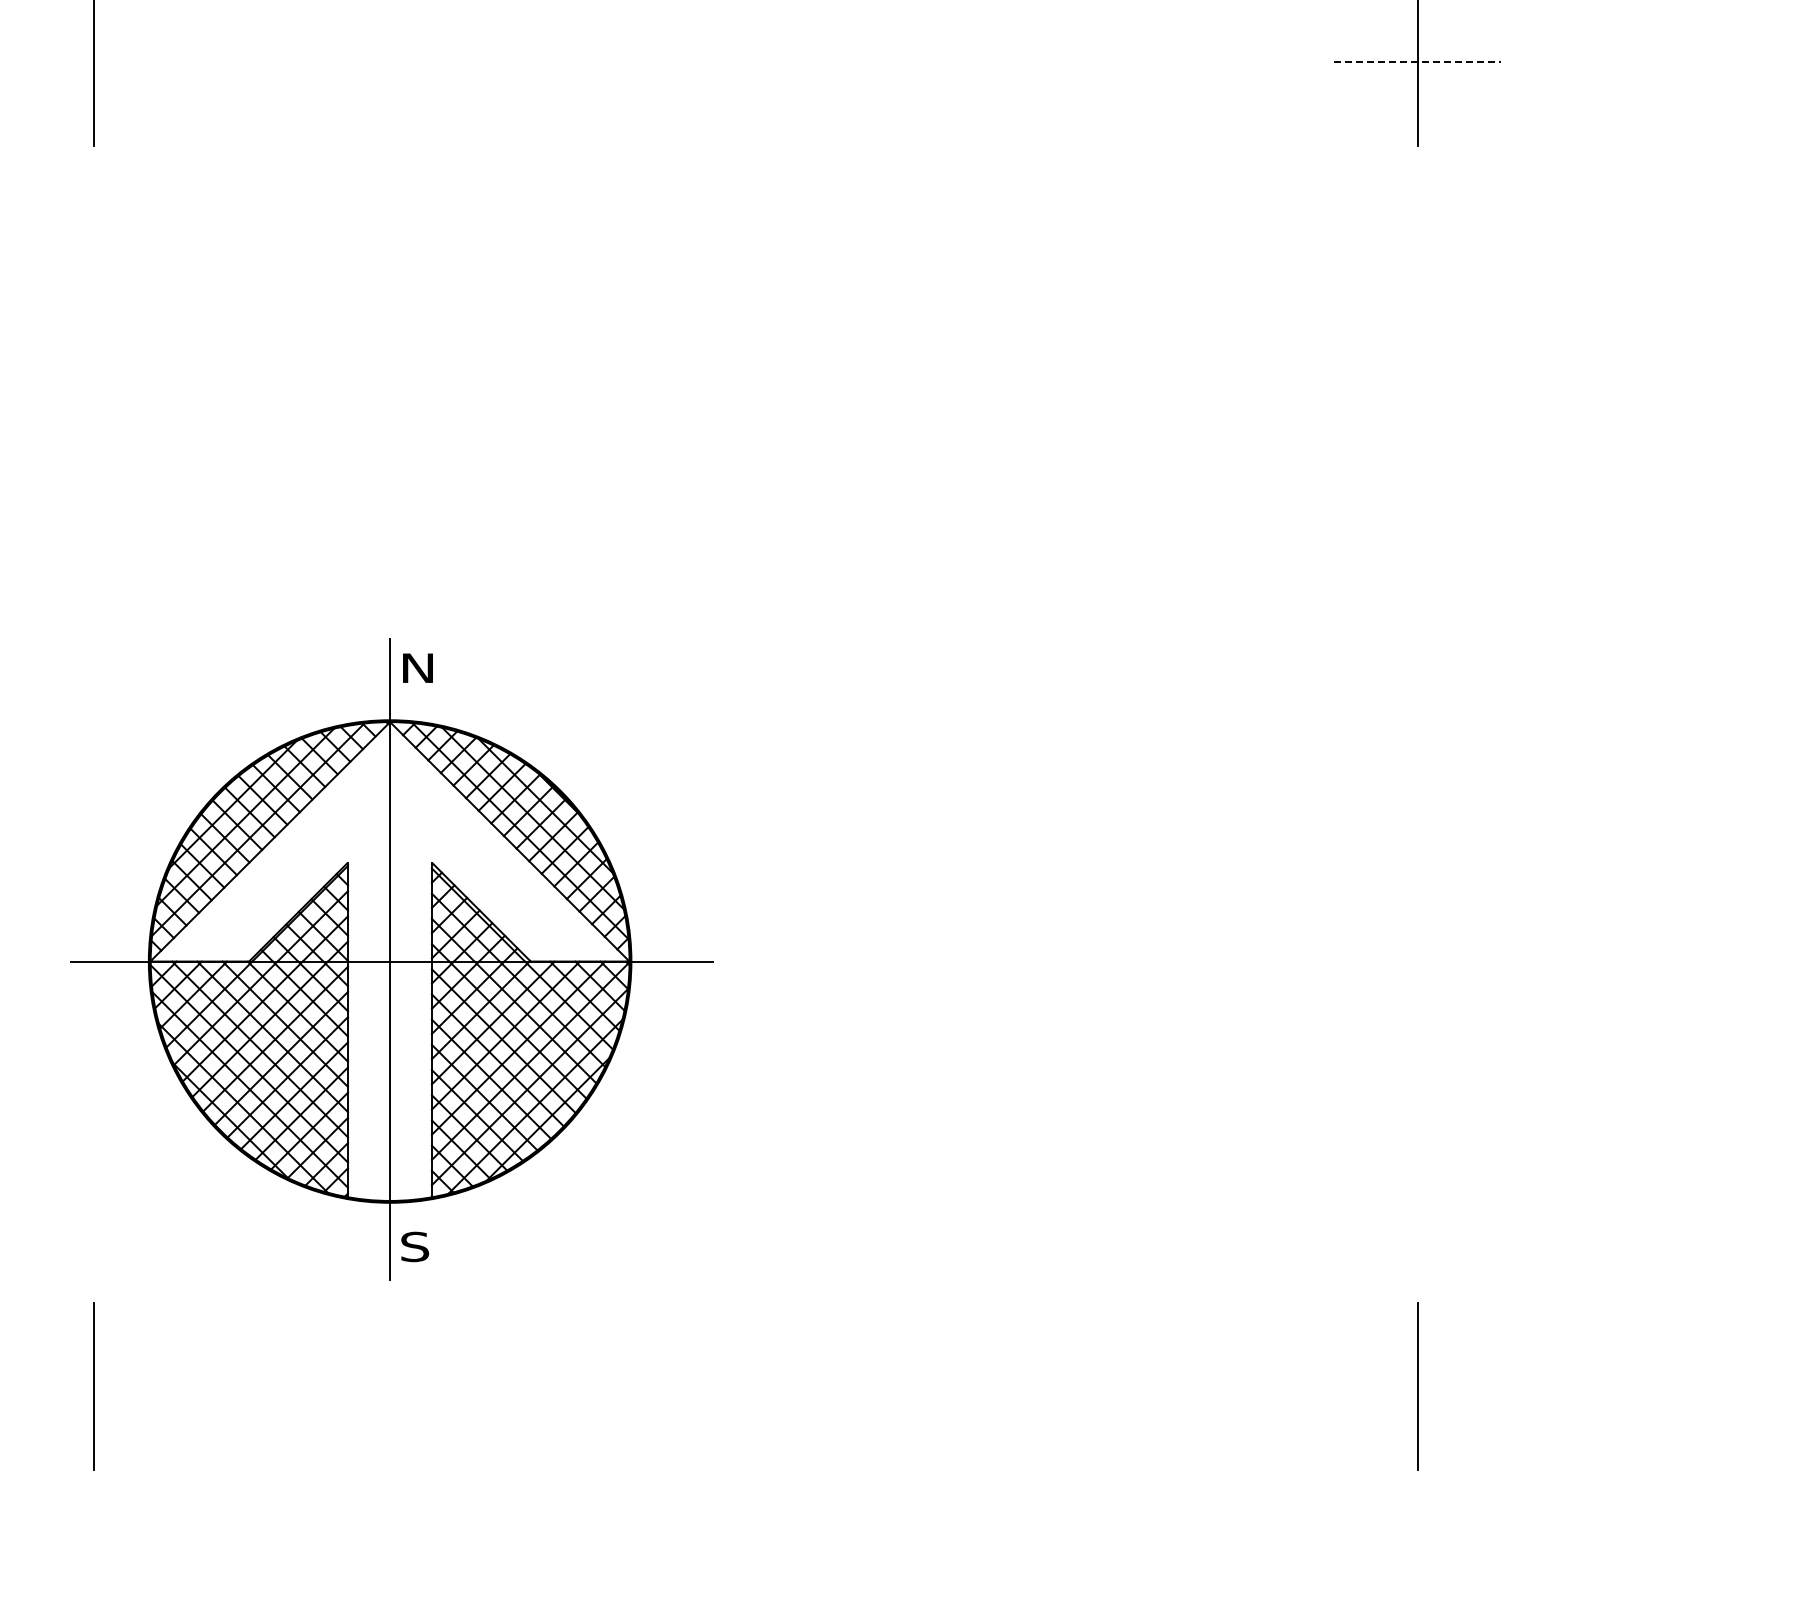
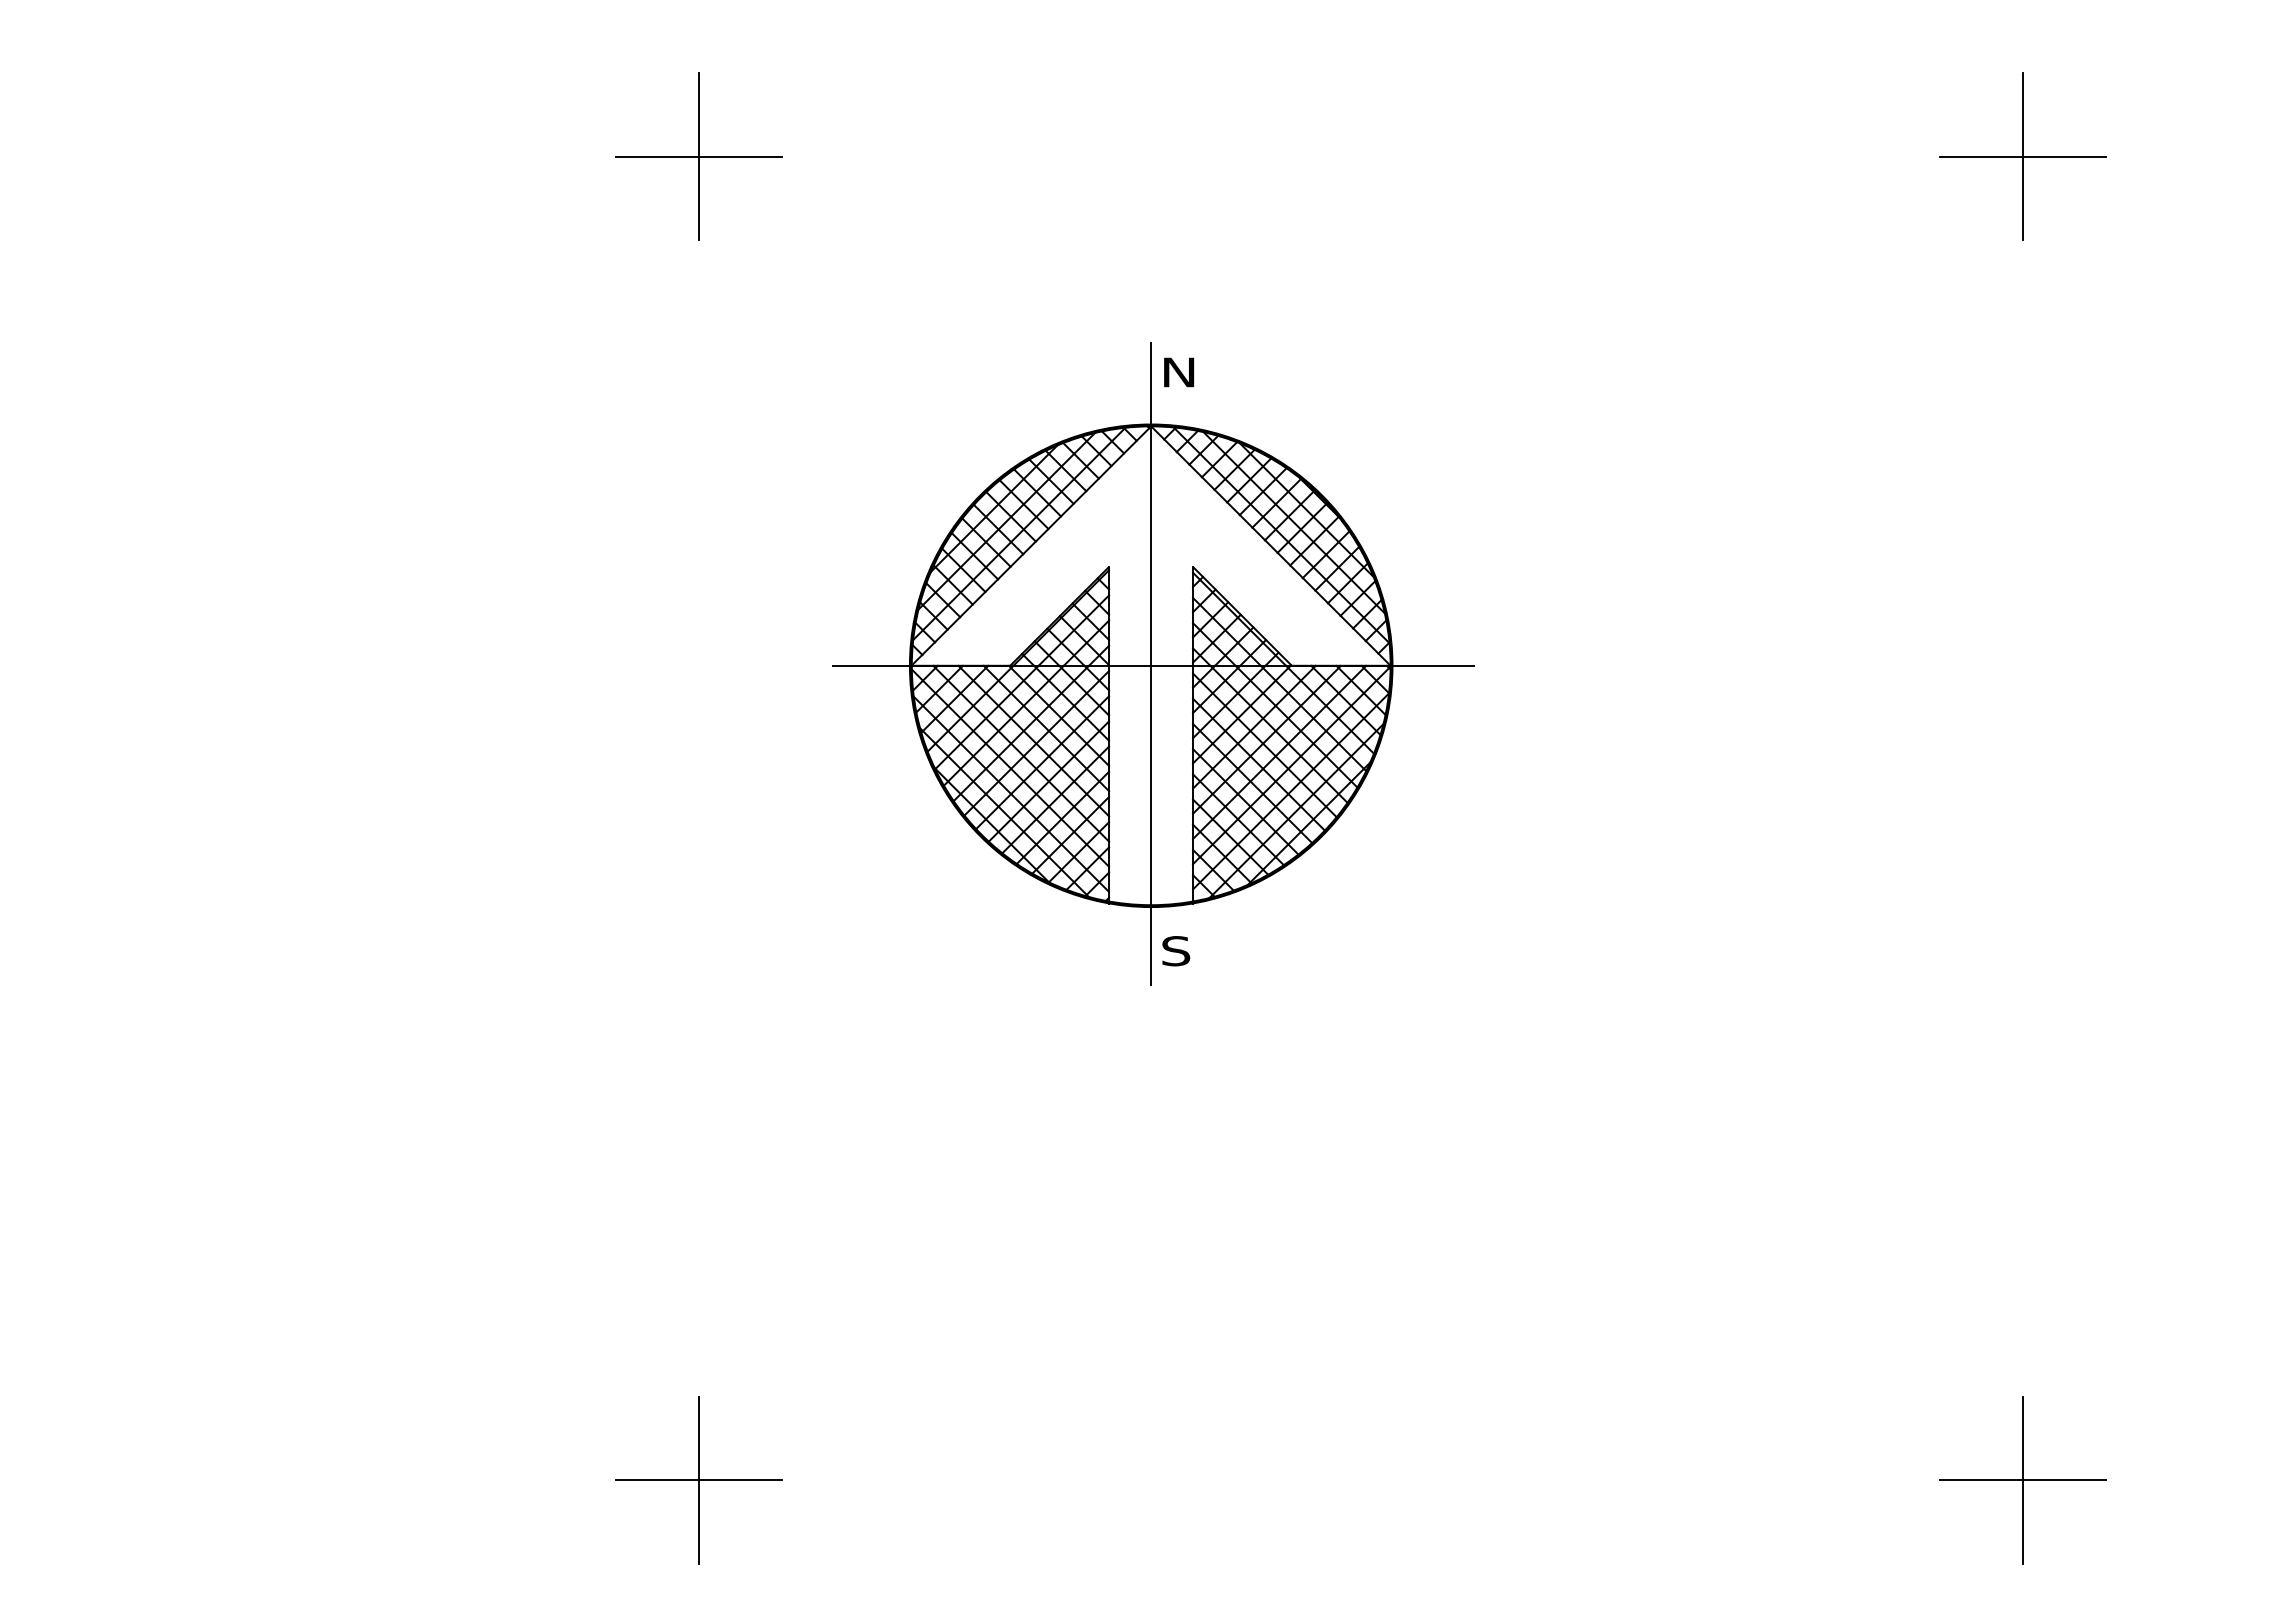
line: (93, 62) -> (698, 156), added
line: (1418, 62) -> (2023, 156), dashed -> solid
part: (392, 959) -> (1153, 663), moved
line: (93, 1386) -> (698, 1480), added
line: (1417, 1386) -> (2022, 1480), added

